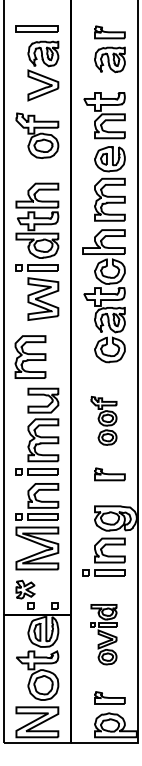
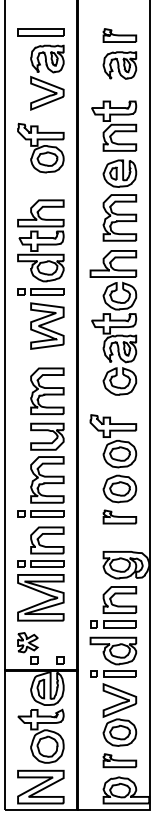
part: (30, 356) -> (47, 390), moved
part: (104, 420) -> (113, 458), size x1.67
part: (104, 634) -> (113, 691), size x1.67

